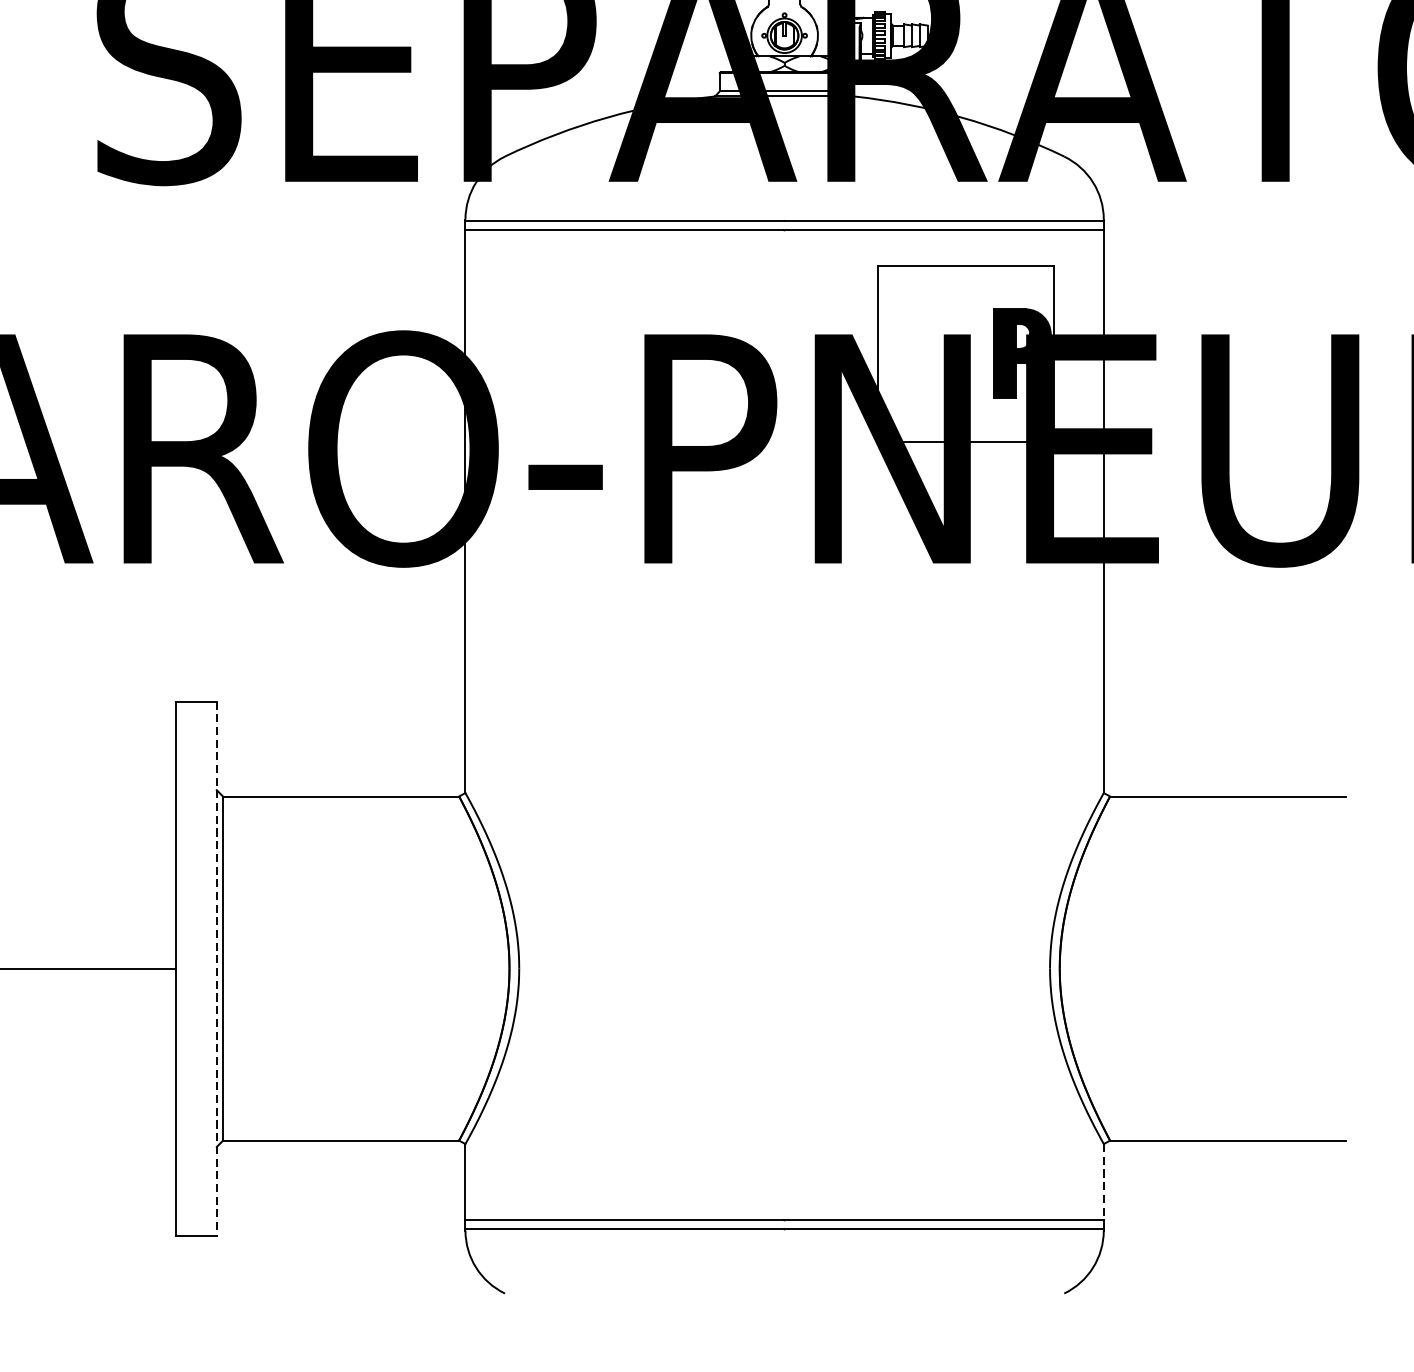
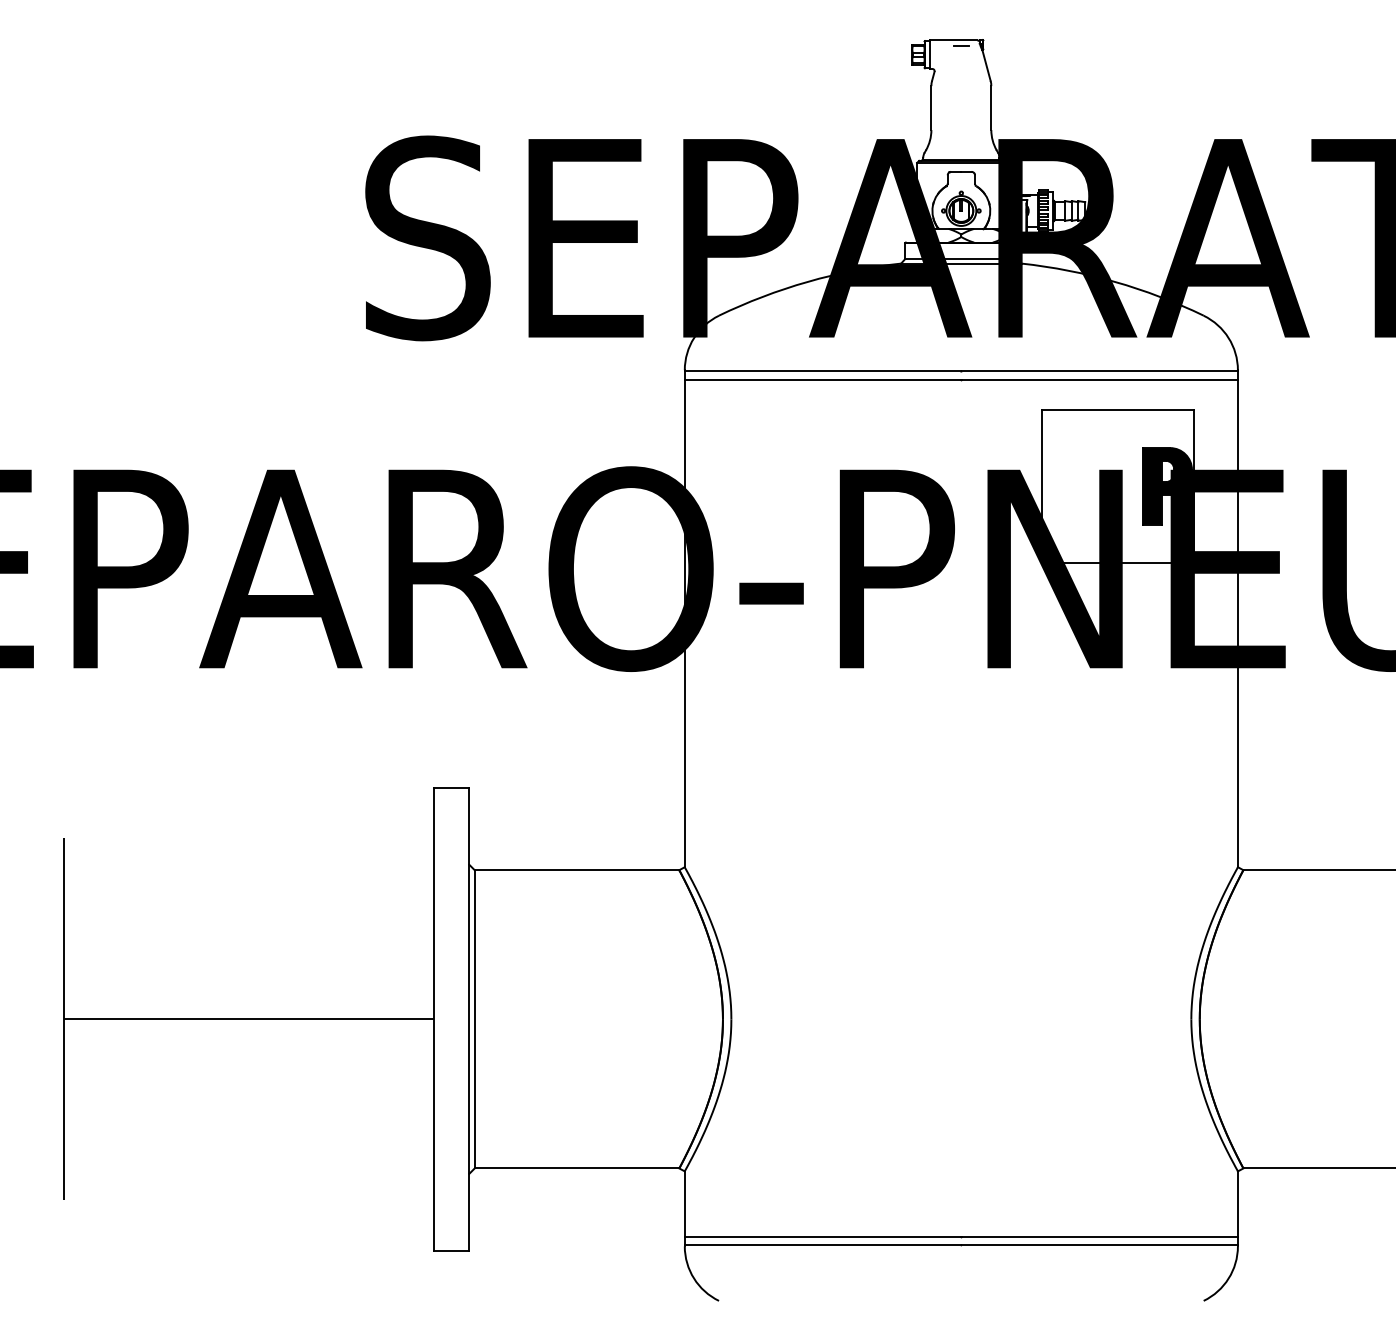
line: (217, 968) -> (469, 1019), dashed -> solid
line: (1103, 1182) -> (1237, 1204), dashed -> solid

